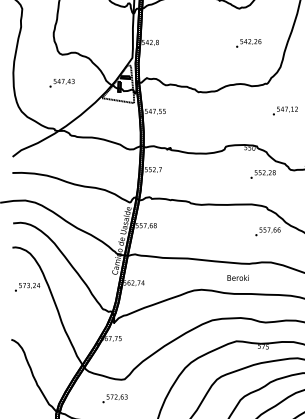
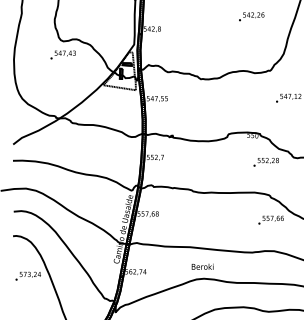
text: (248, 43) -> (251, 16), moved
text: (61, 83) -> (62, 55), moved
text: (237, 277) -> (201, 266), moved

